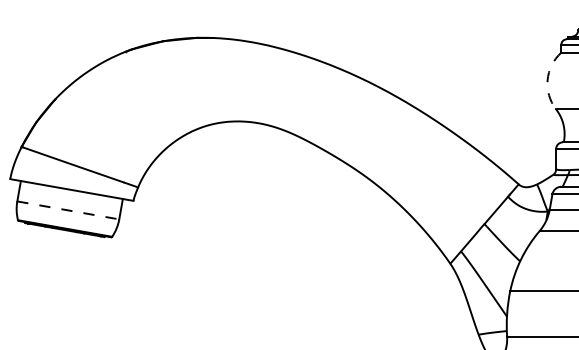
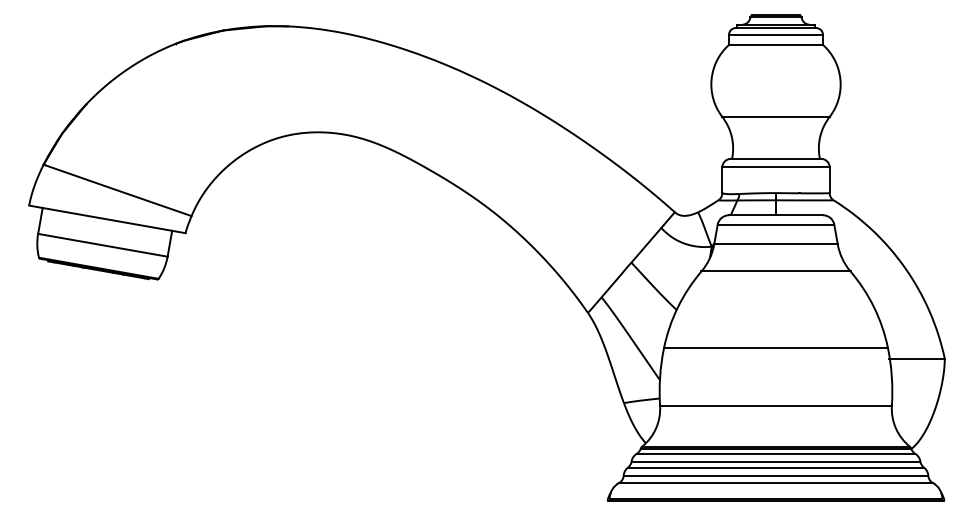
arc: (547, 79) -> (711, 79), dashed -> solid
line: (67, 210) -> (102, 245), dashed -> solid

